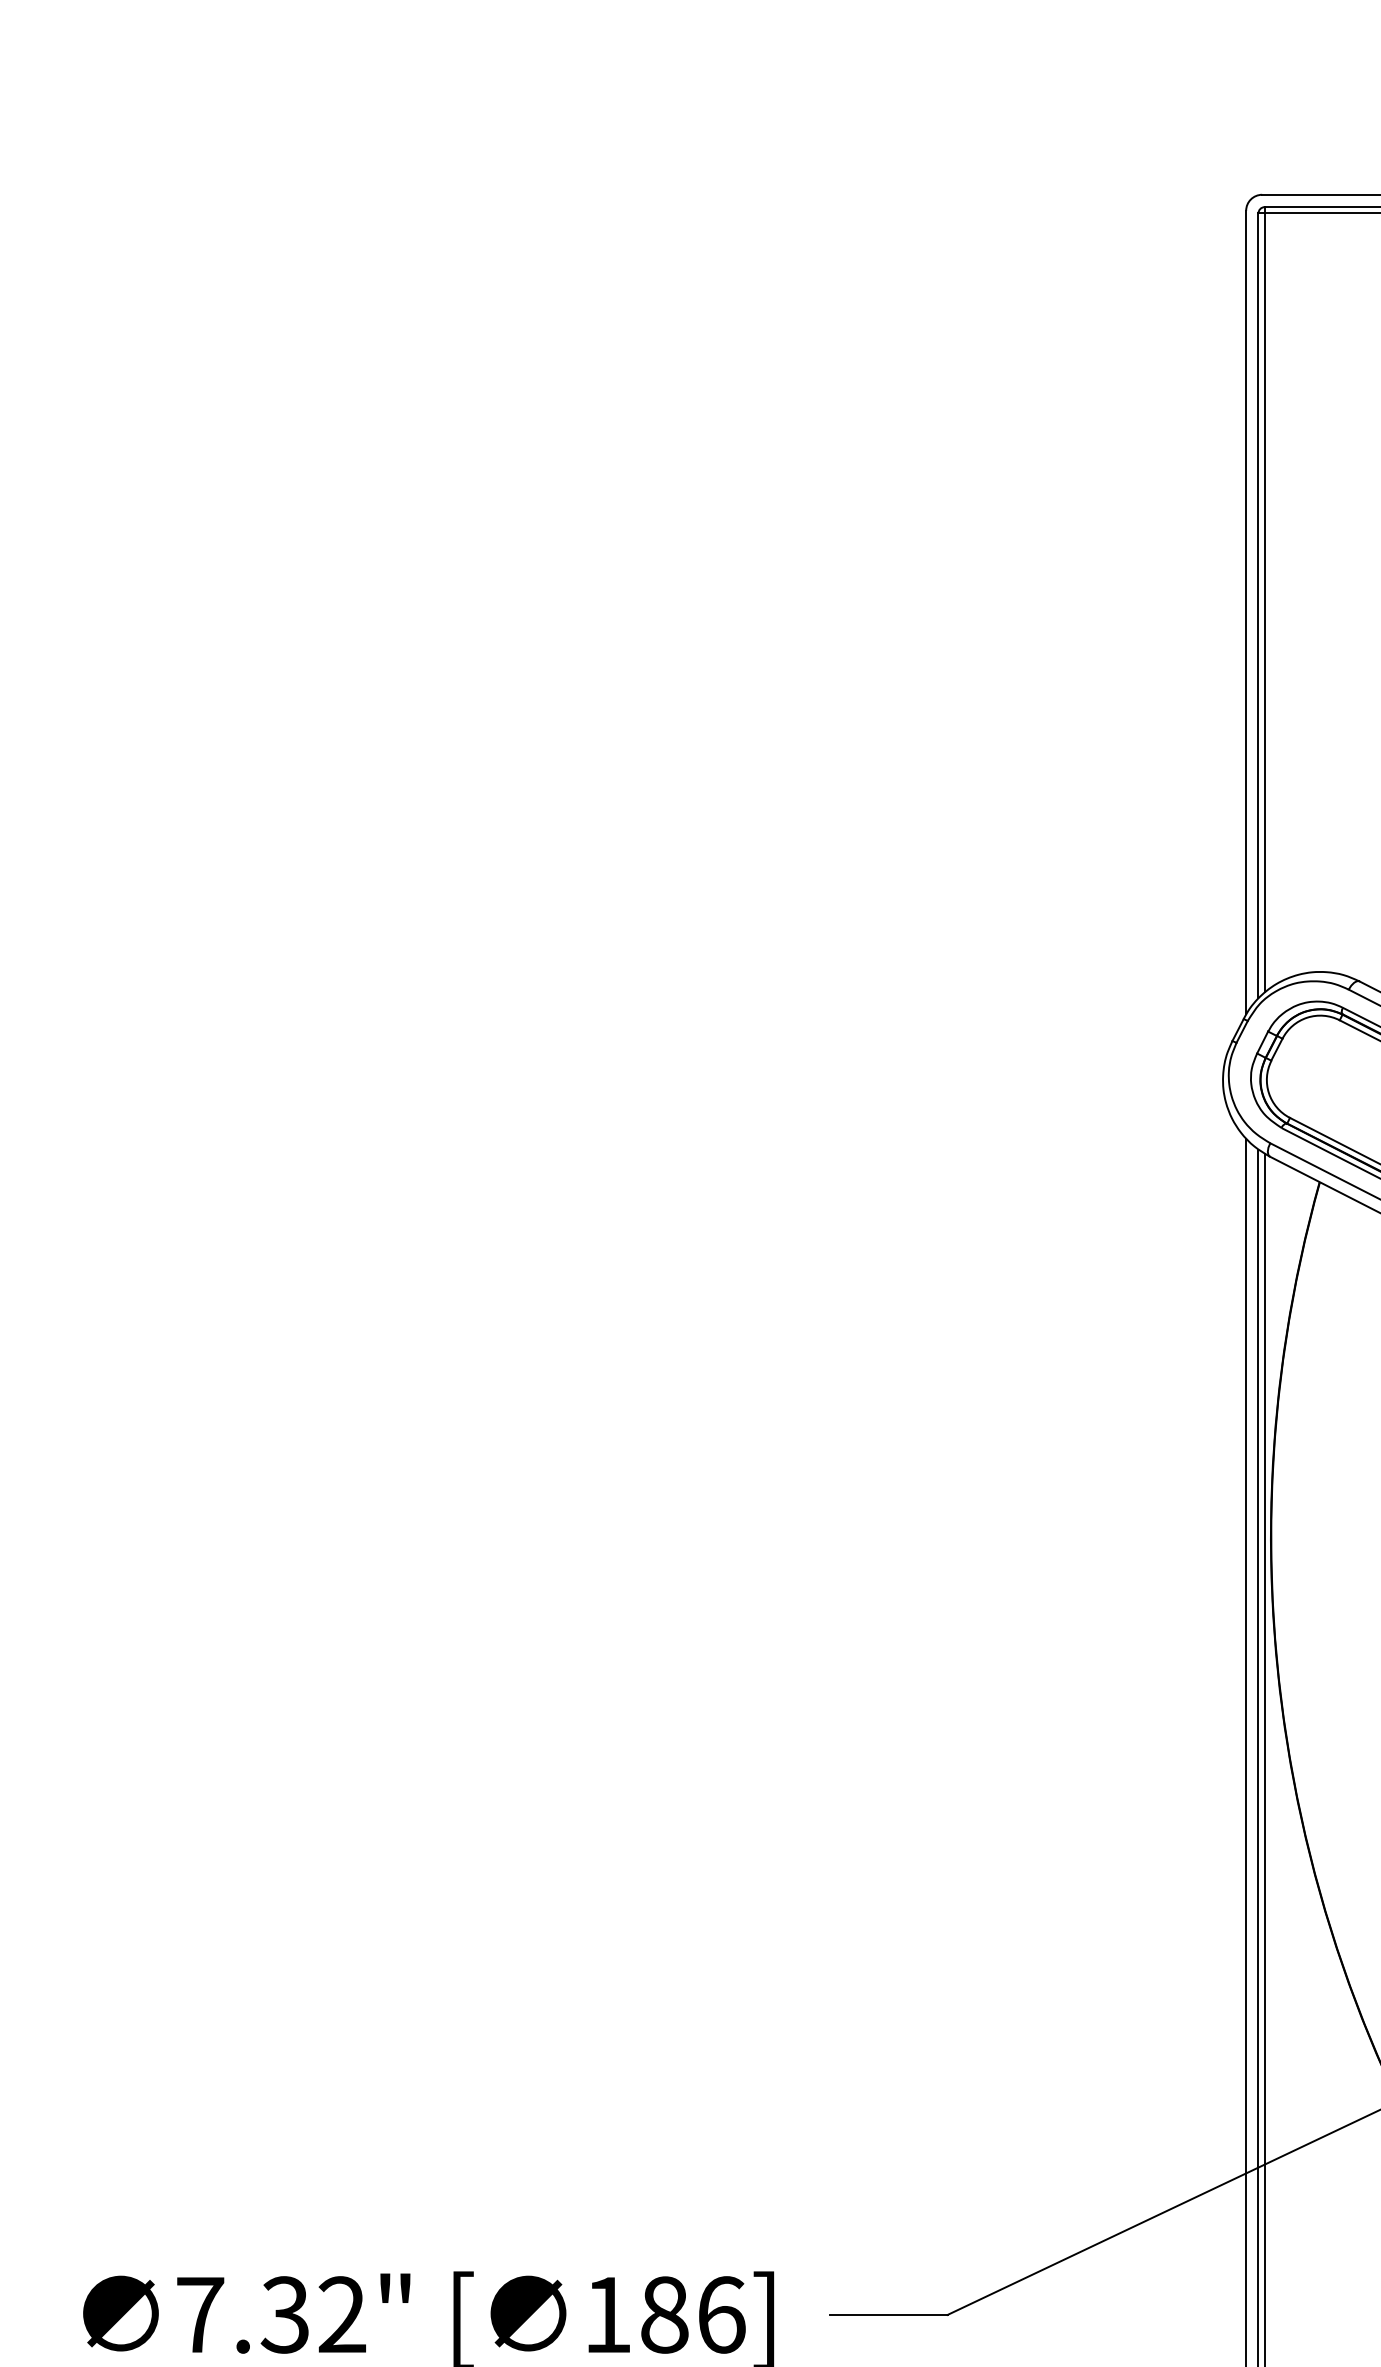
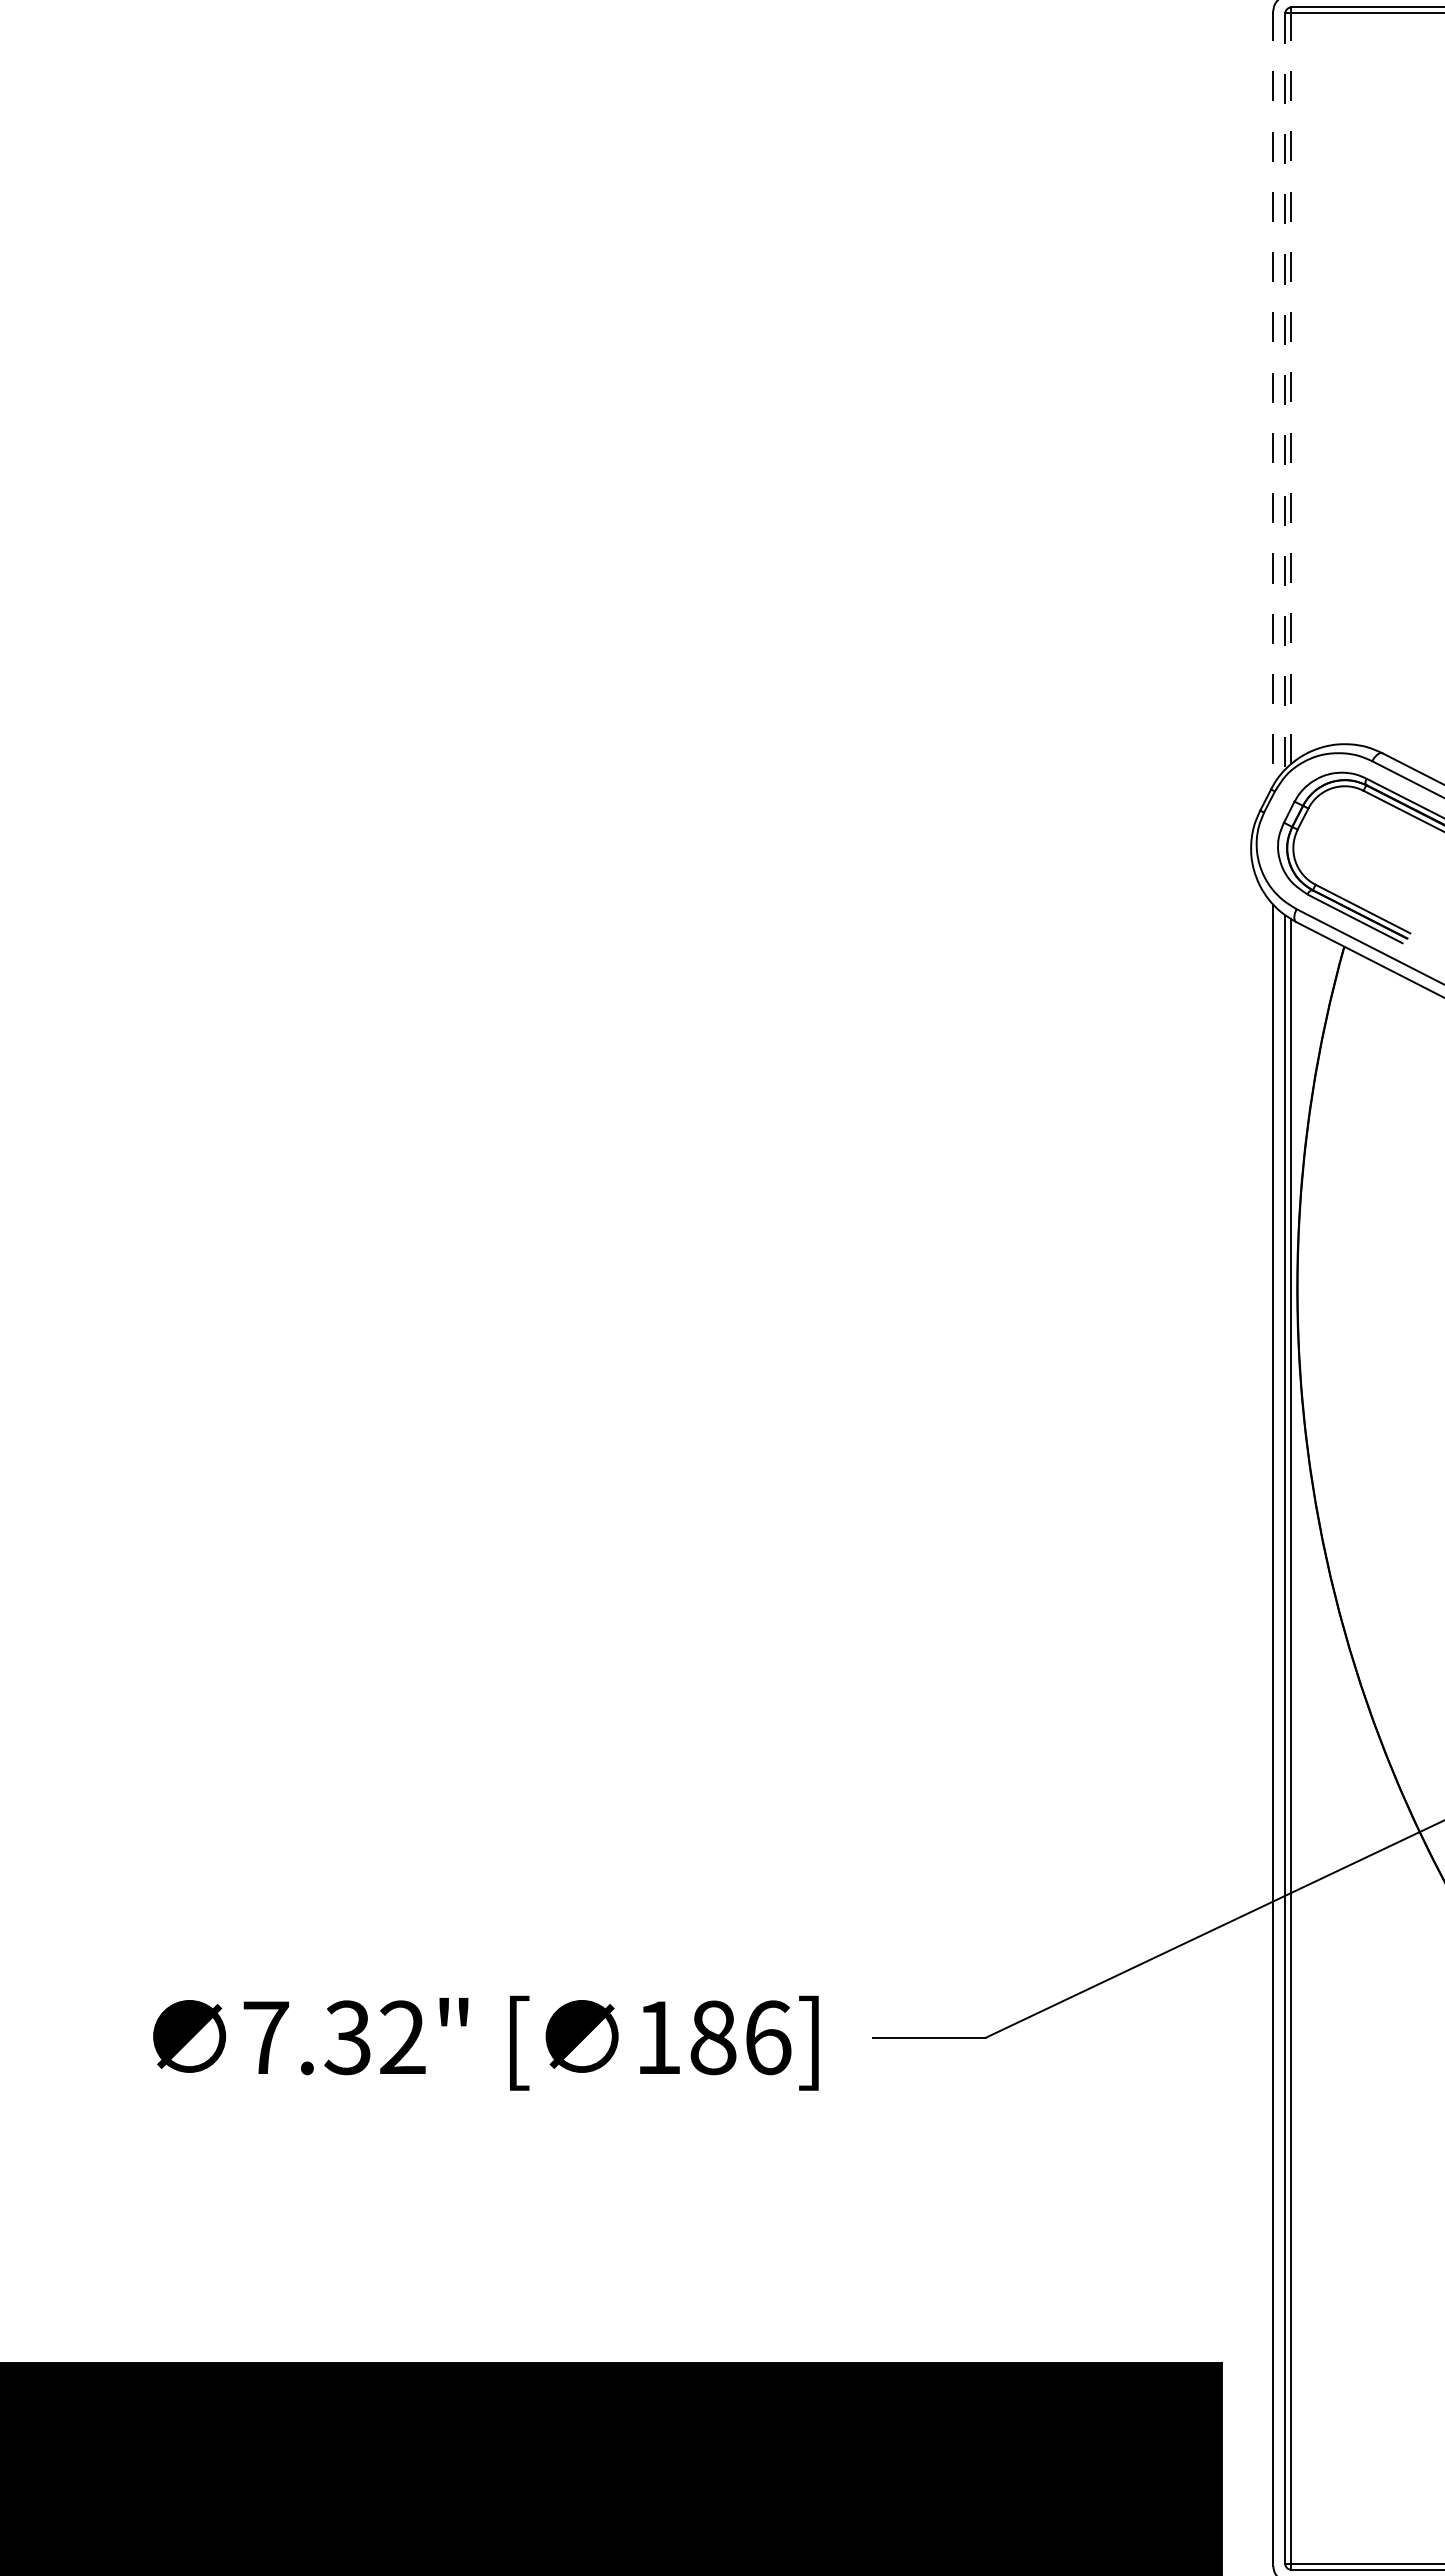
line: (1264, 602) -> (1291, 388), solid -> dashed
line: (1258, 605) -> (1285, 391), solid -> dashed
line: (1246, 613) -> (1273, 398), solid -> dashed

